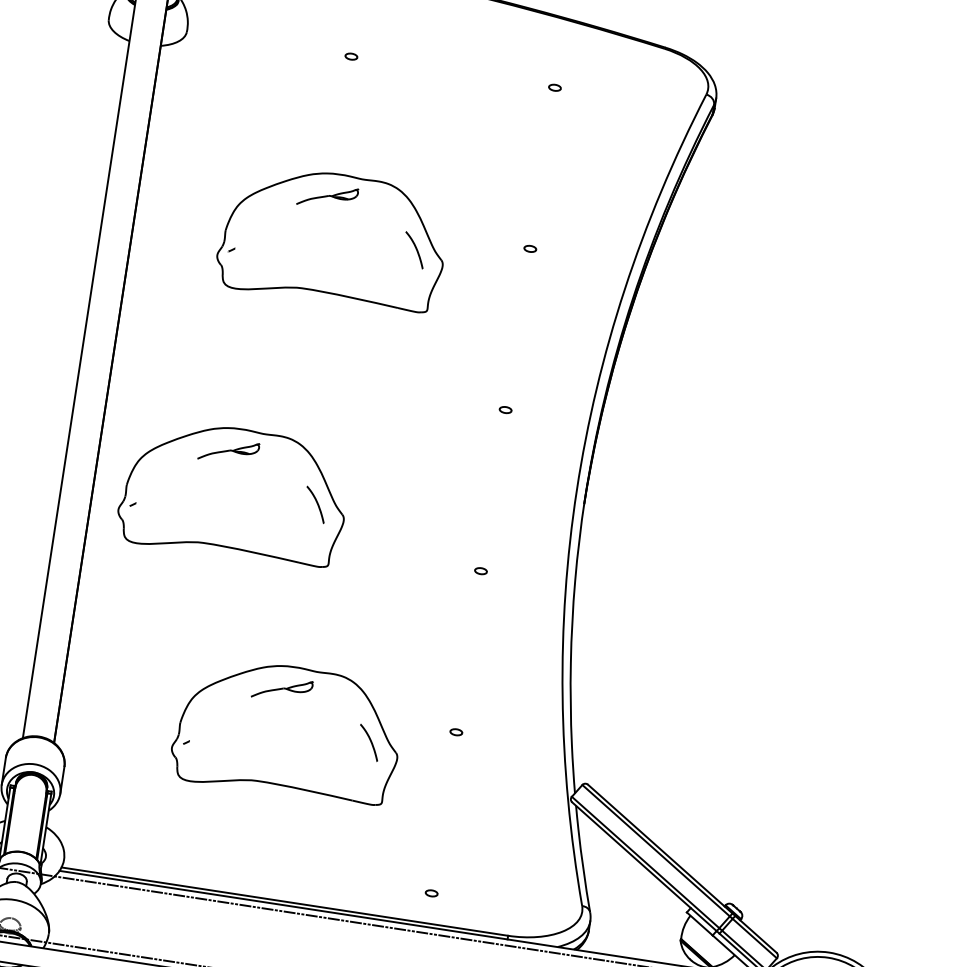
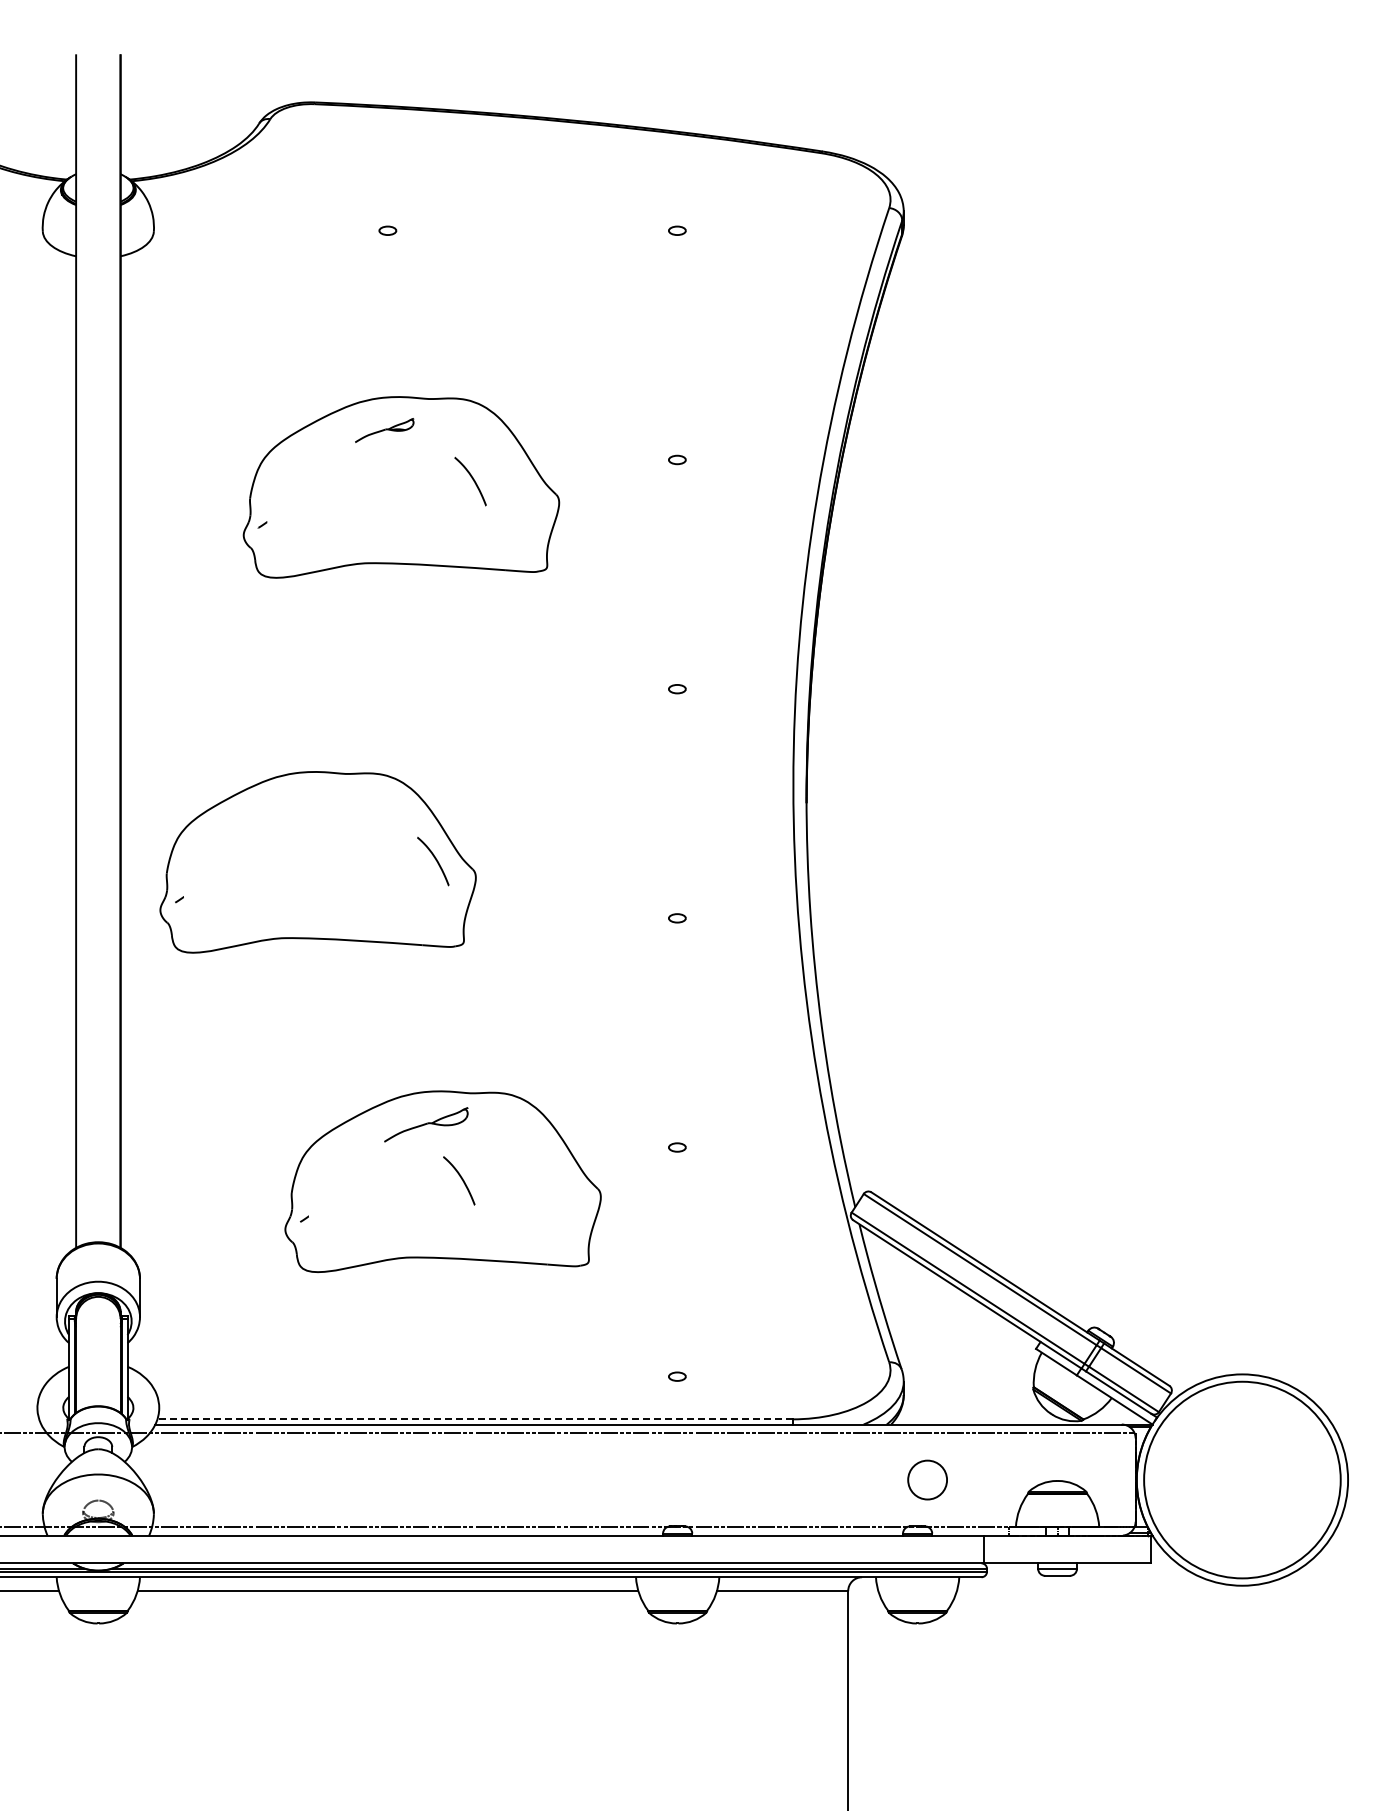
part: (327, 196) -> (384, 430), size x0.7
curve: (415, 249) -> (472, 479), moved
part: (229, 450) -> (301, 804), removed
curve: (370, 741) -> (460, 1178), moved
line: (285, 901) -> (475, 1419), solid -> dashed

